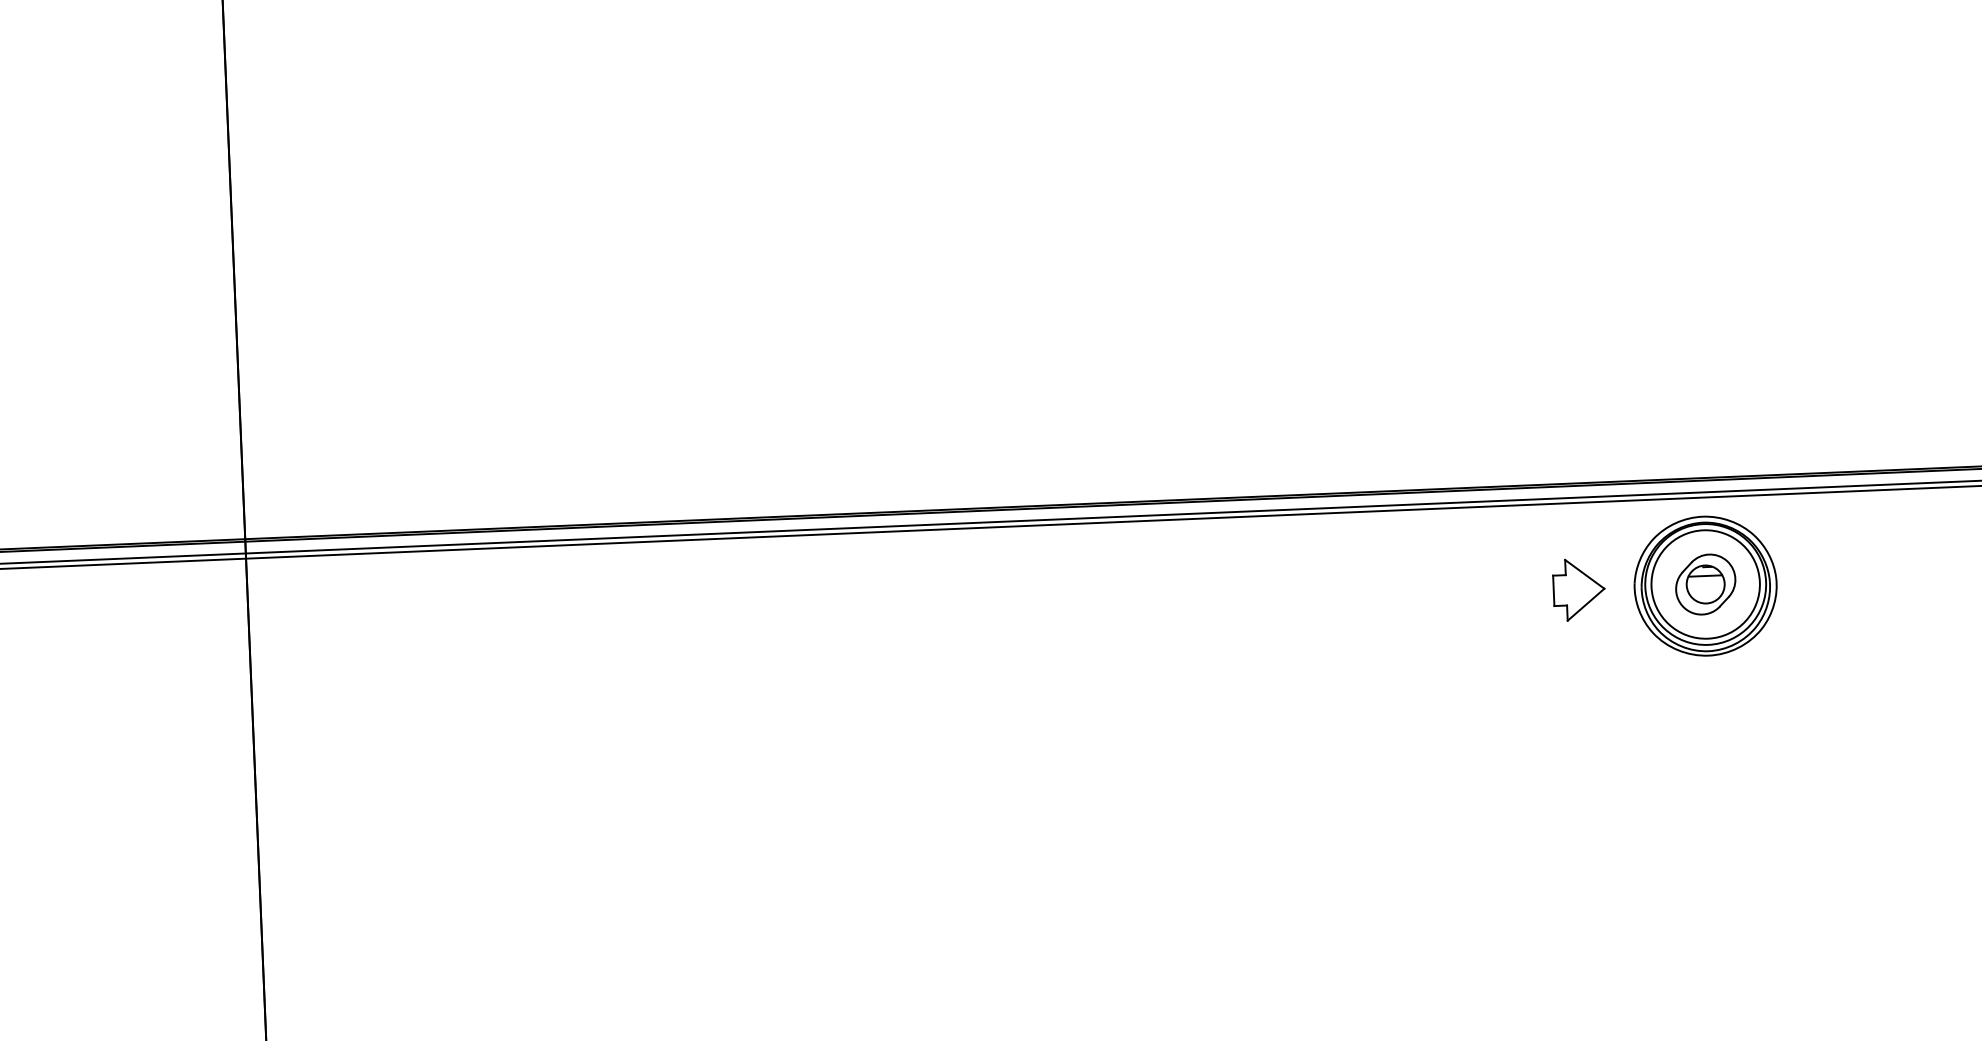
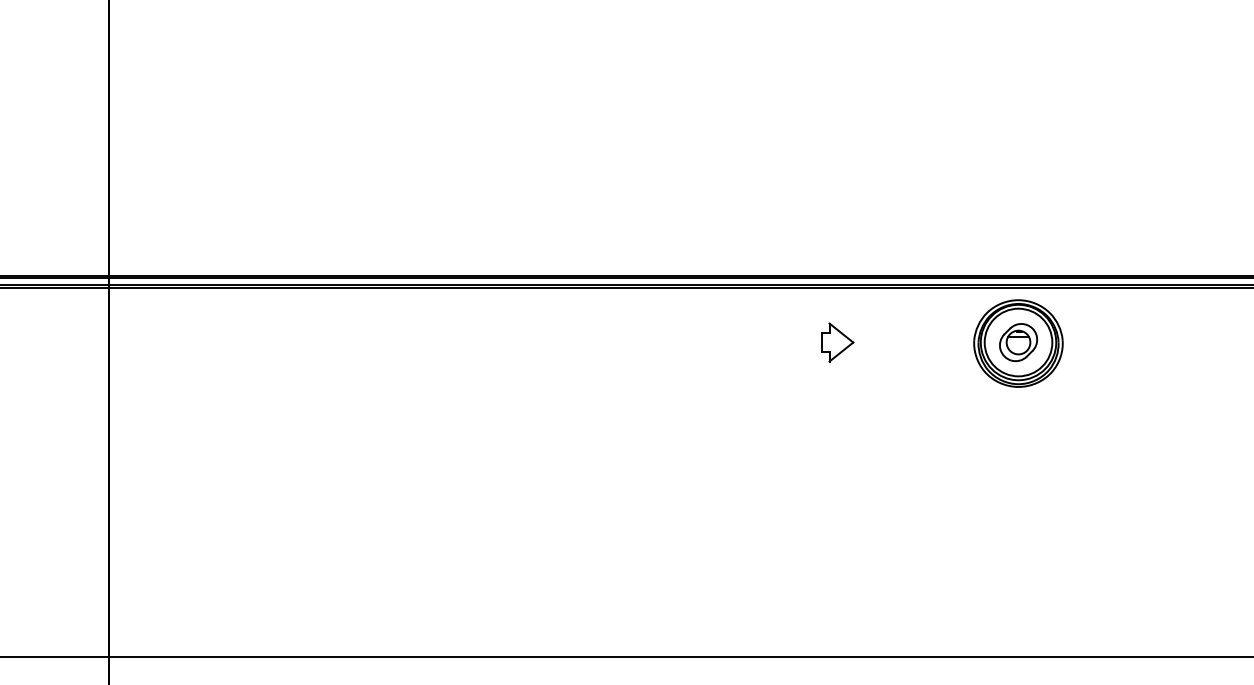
part: (1579, 589) -> (837, 342), moved

